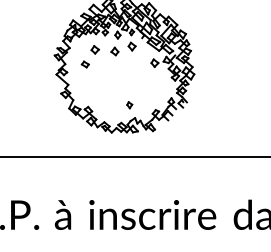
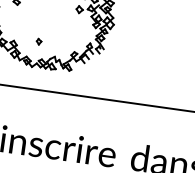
part: (129, 105) -> (38, 42), moved

